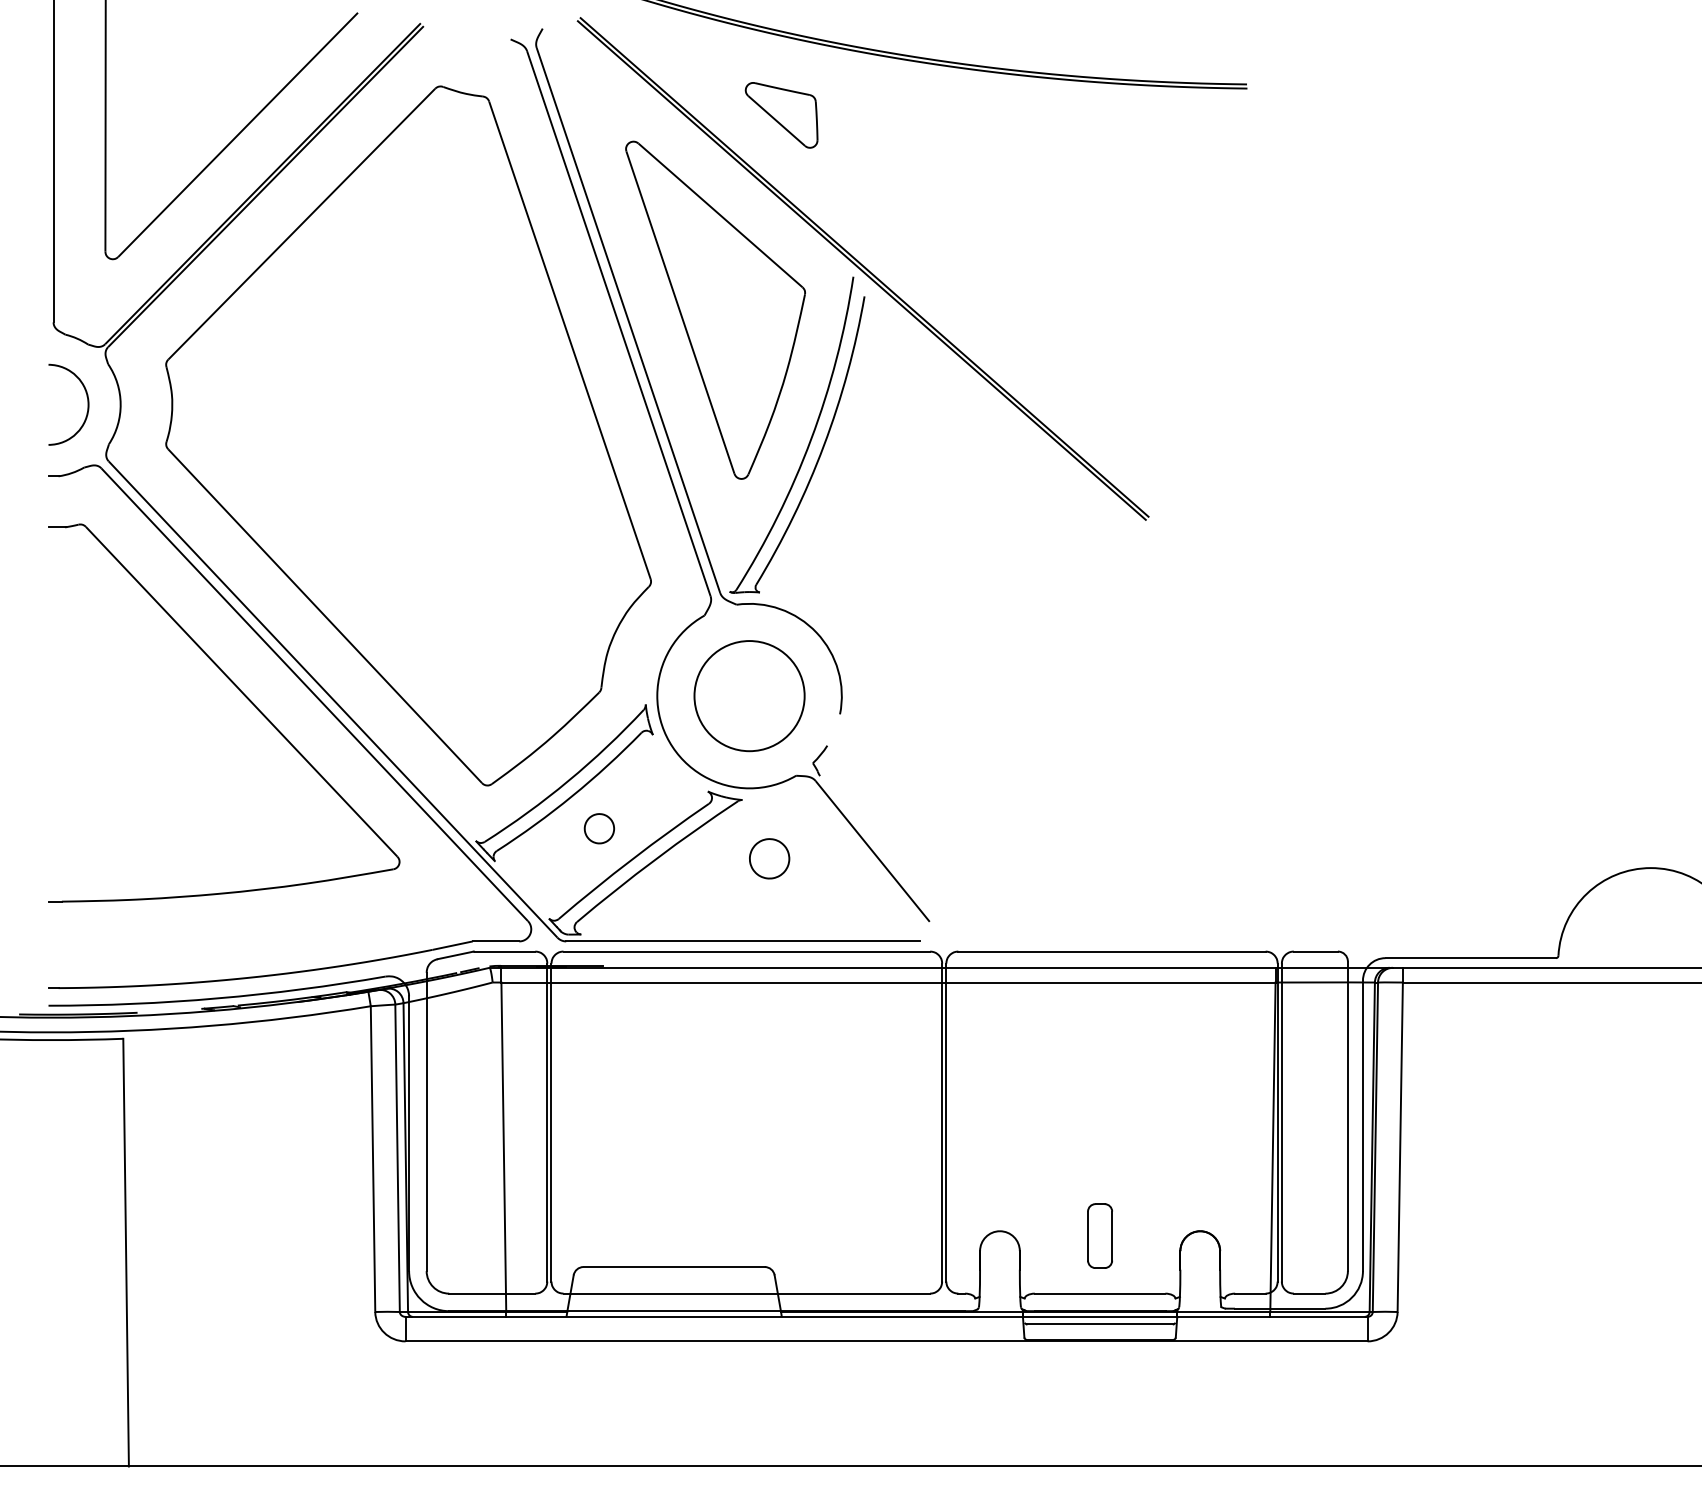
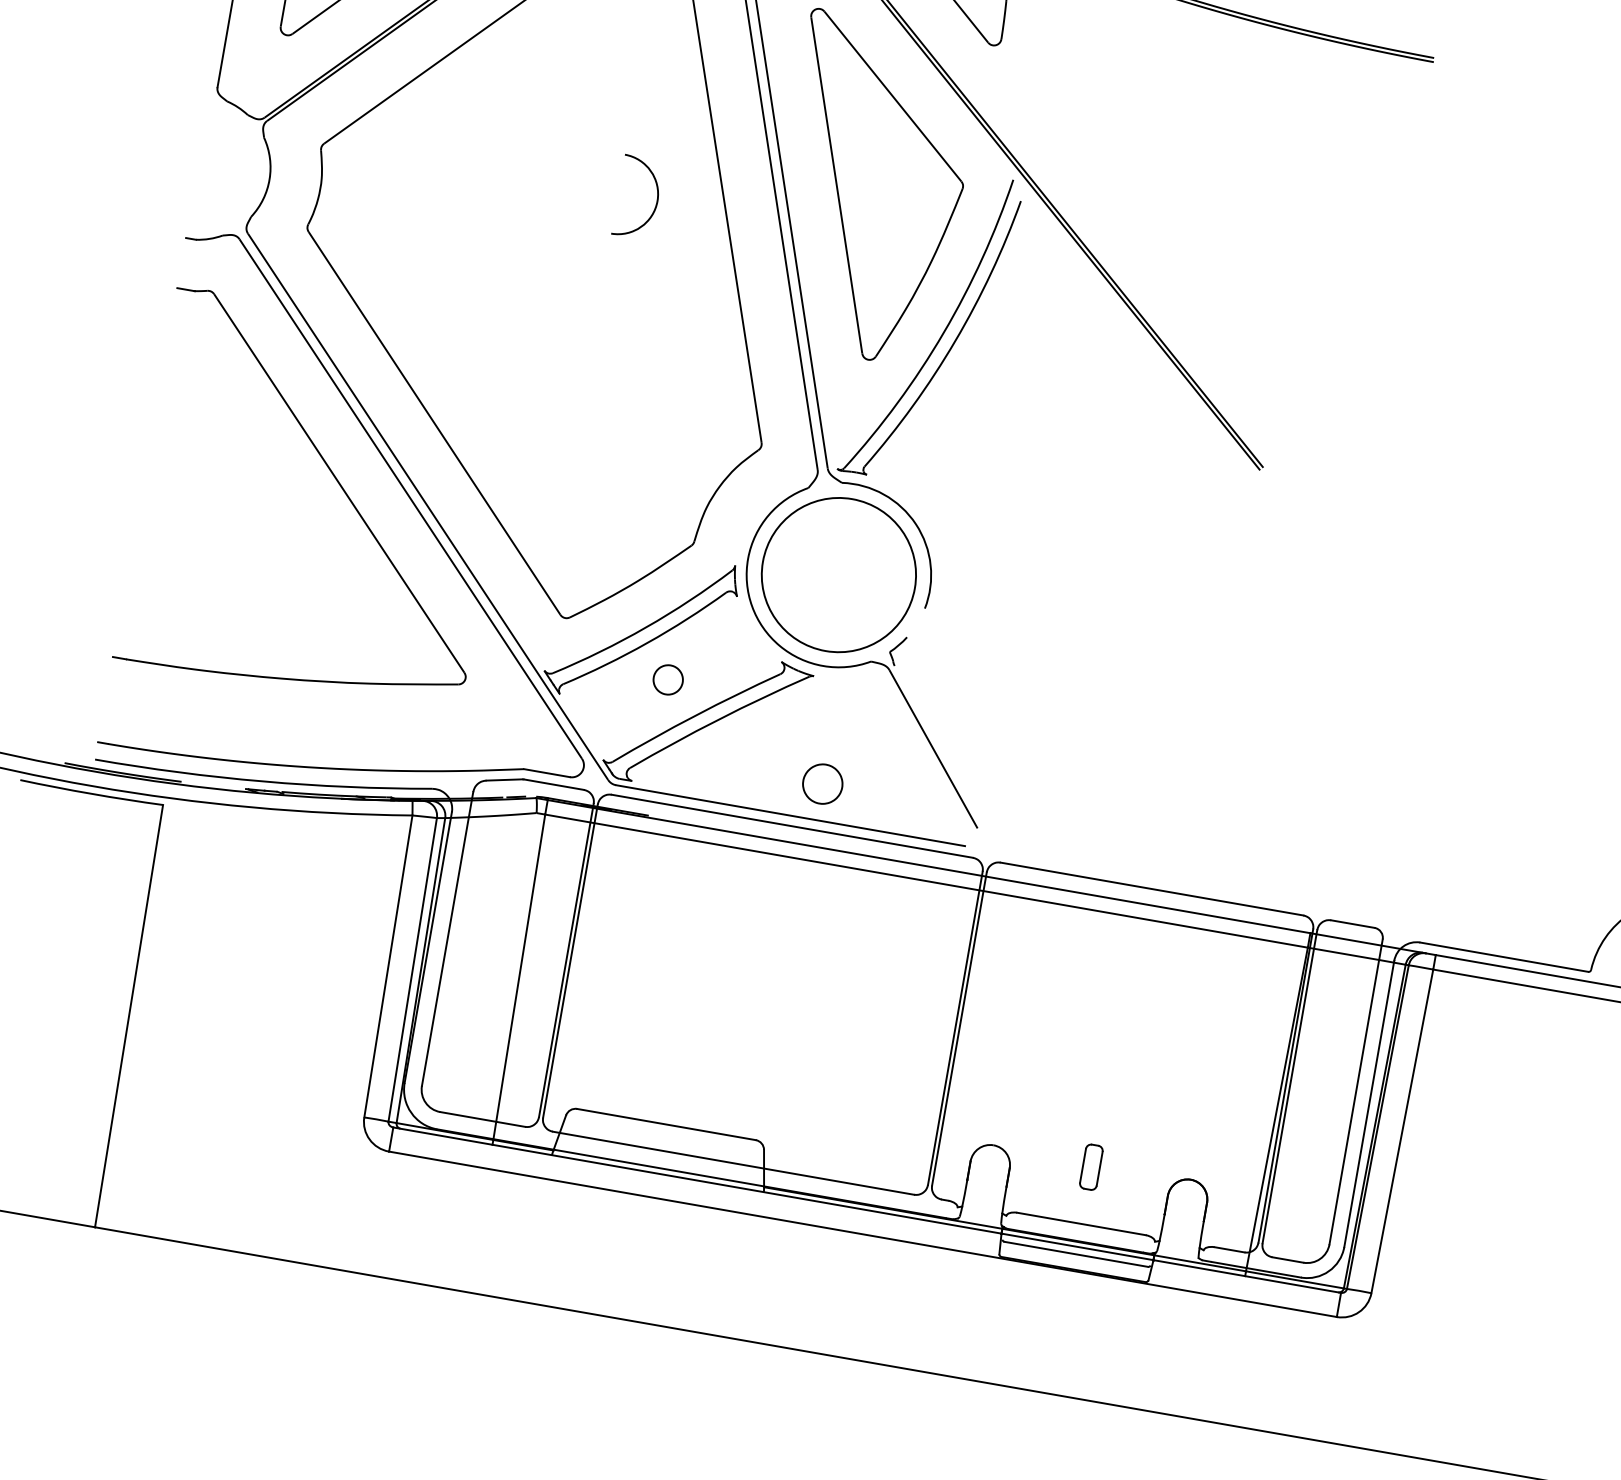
arc: (87, 404) -> (656, 200), moved
circle: (749, 696) -> (838, 575), size x1.4
part: (769, 858) -> (822, 783), moved
part: (1099, 1235) -> (1090, 1166), size x0.7

